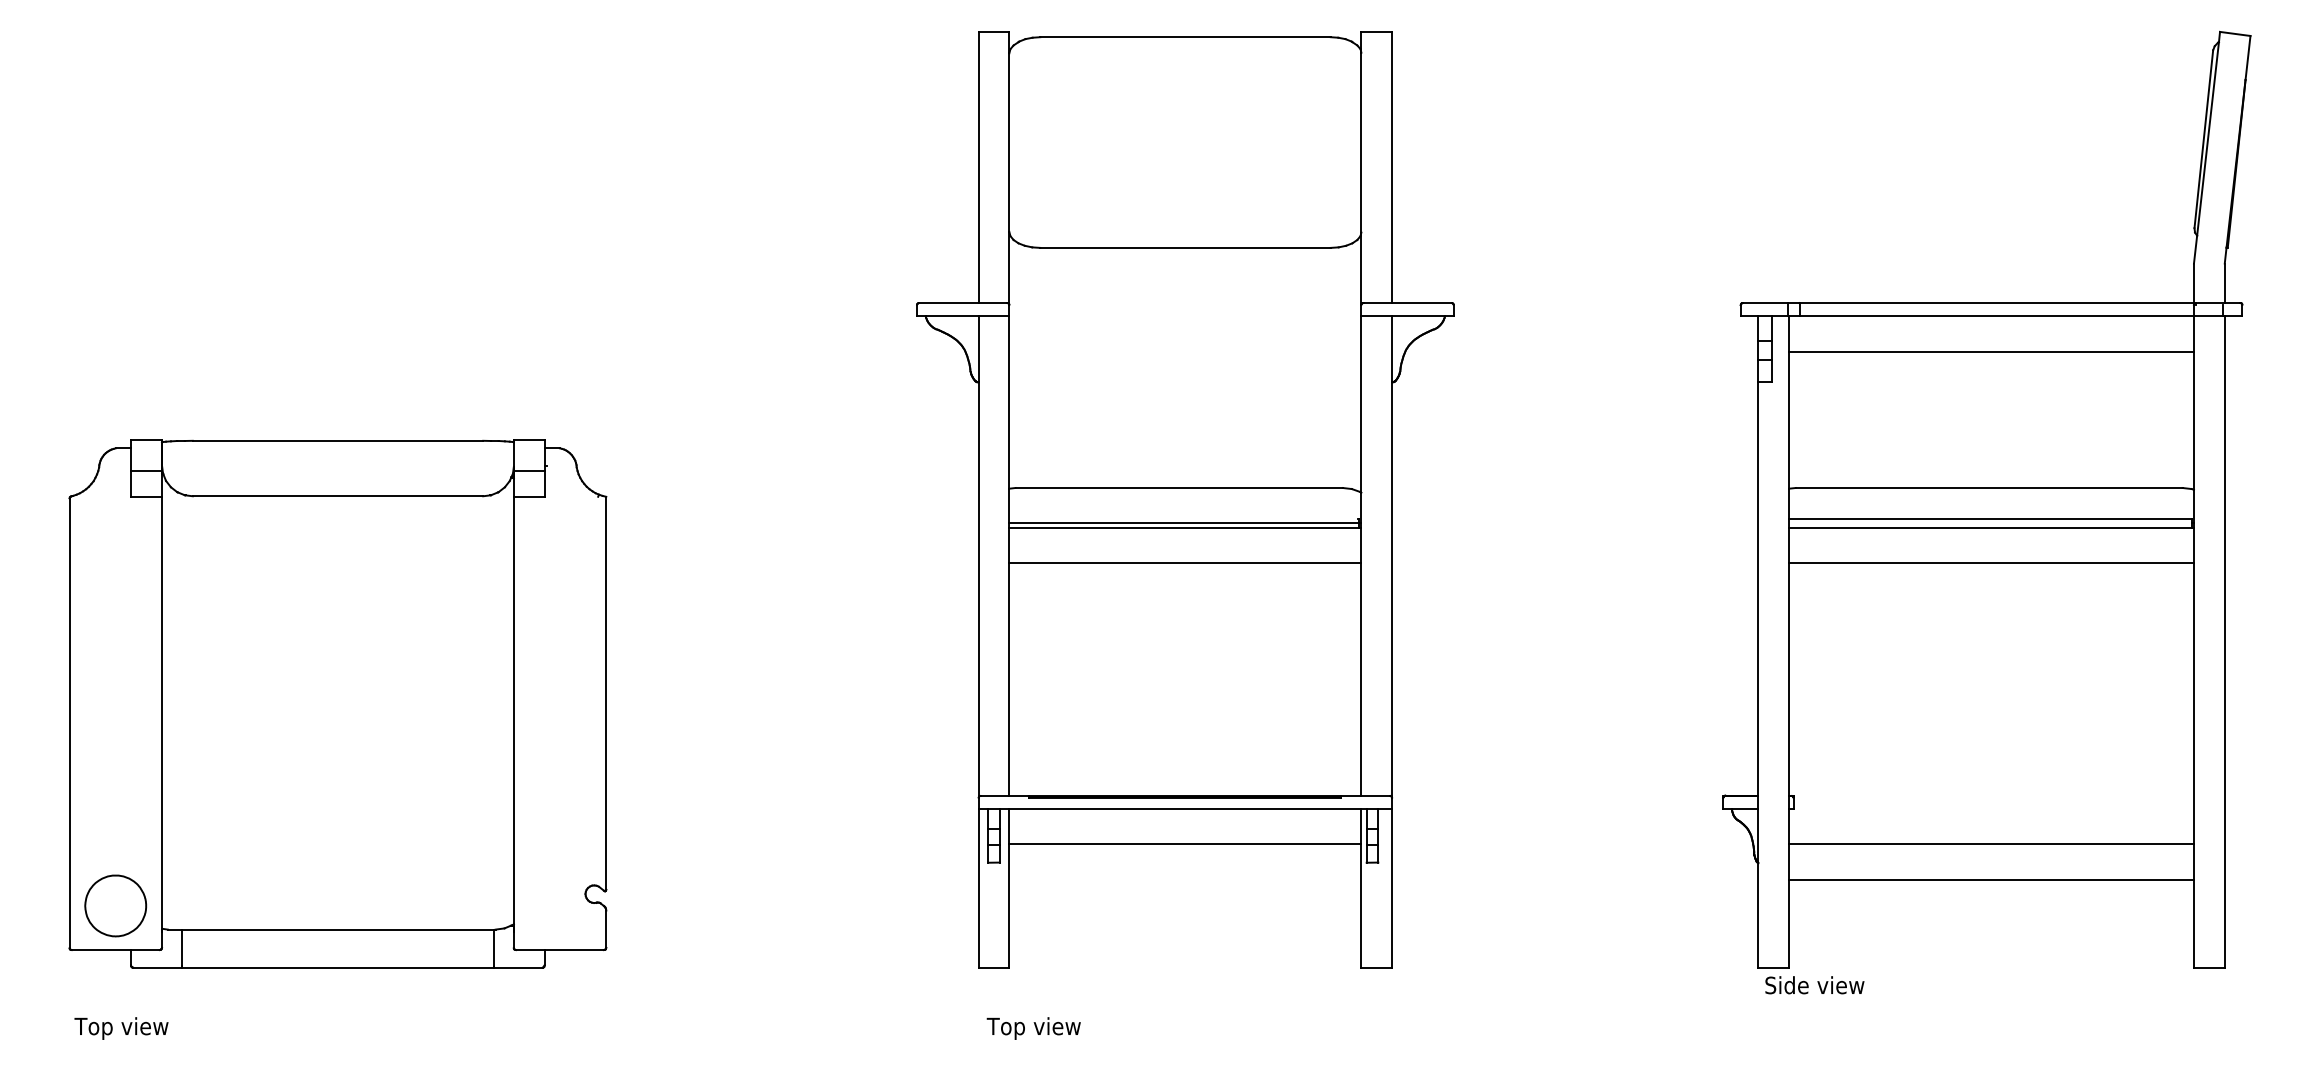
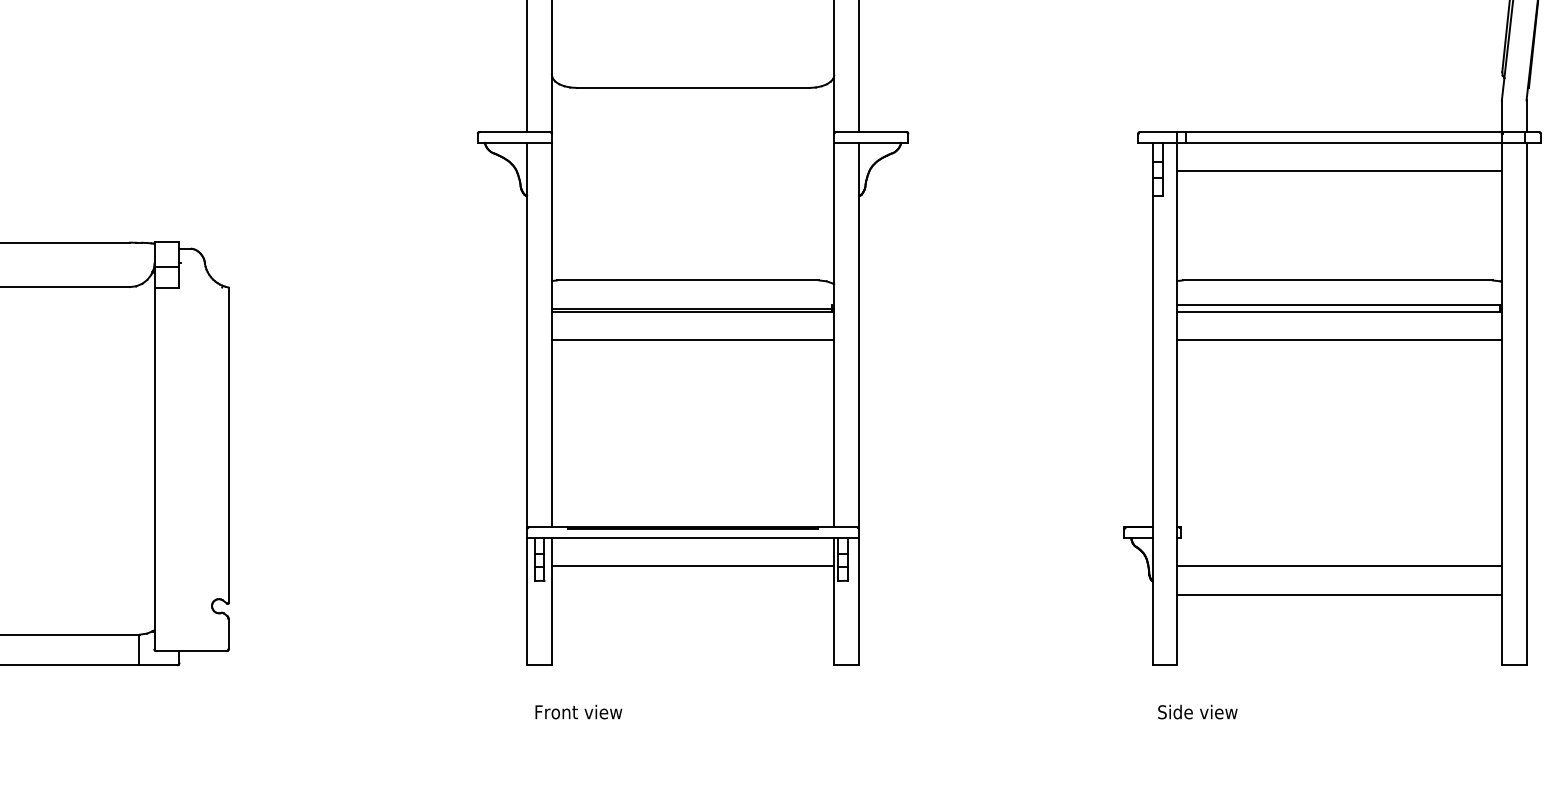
text: (1814, 985) -> (1197, 712), moved
text: (1041, 1028) -> (577, 713), Top view -> Front view

